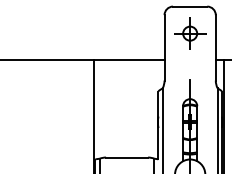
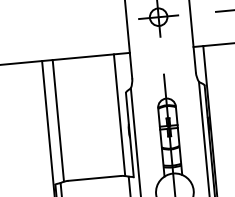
line: (102, 108) -> (58, 120), added
line: (151, 108) -> (119, 114), added

